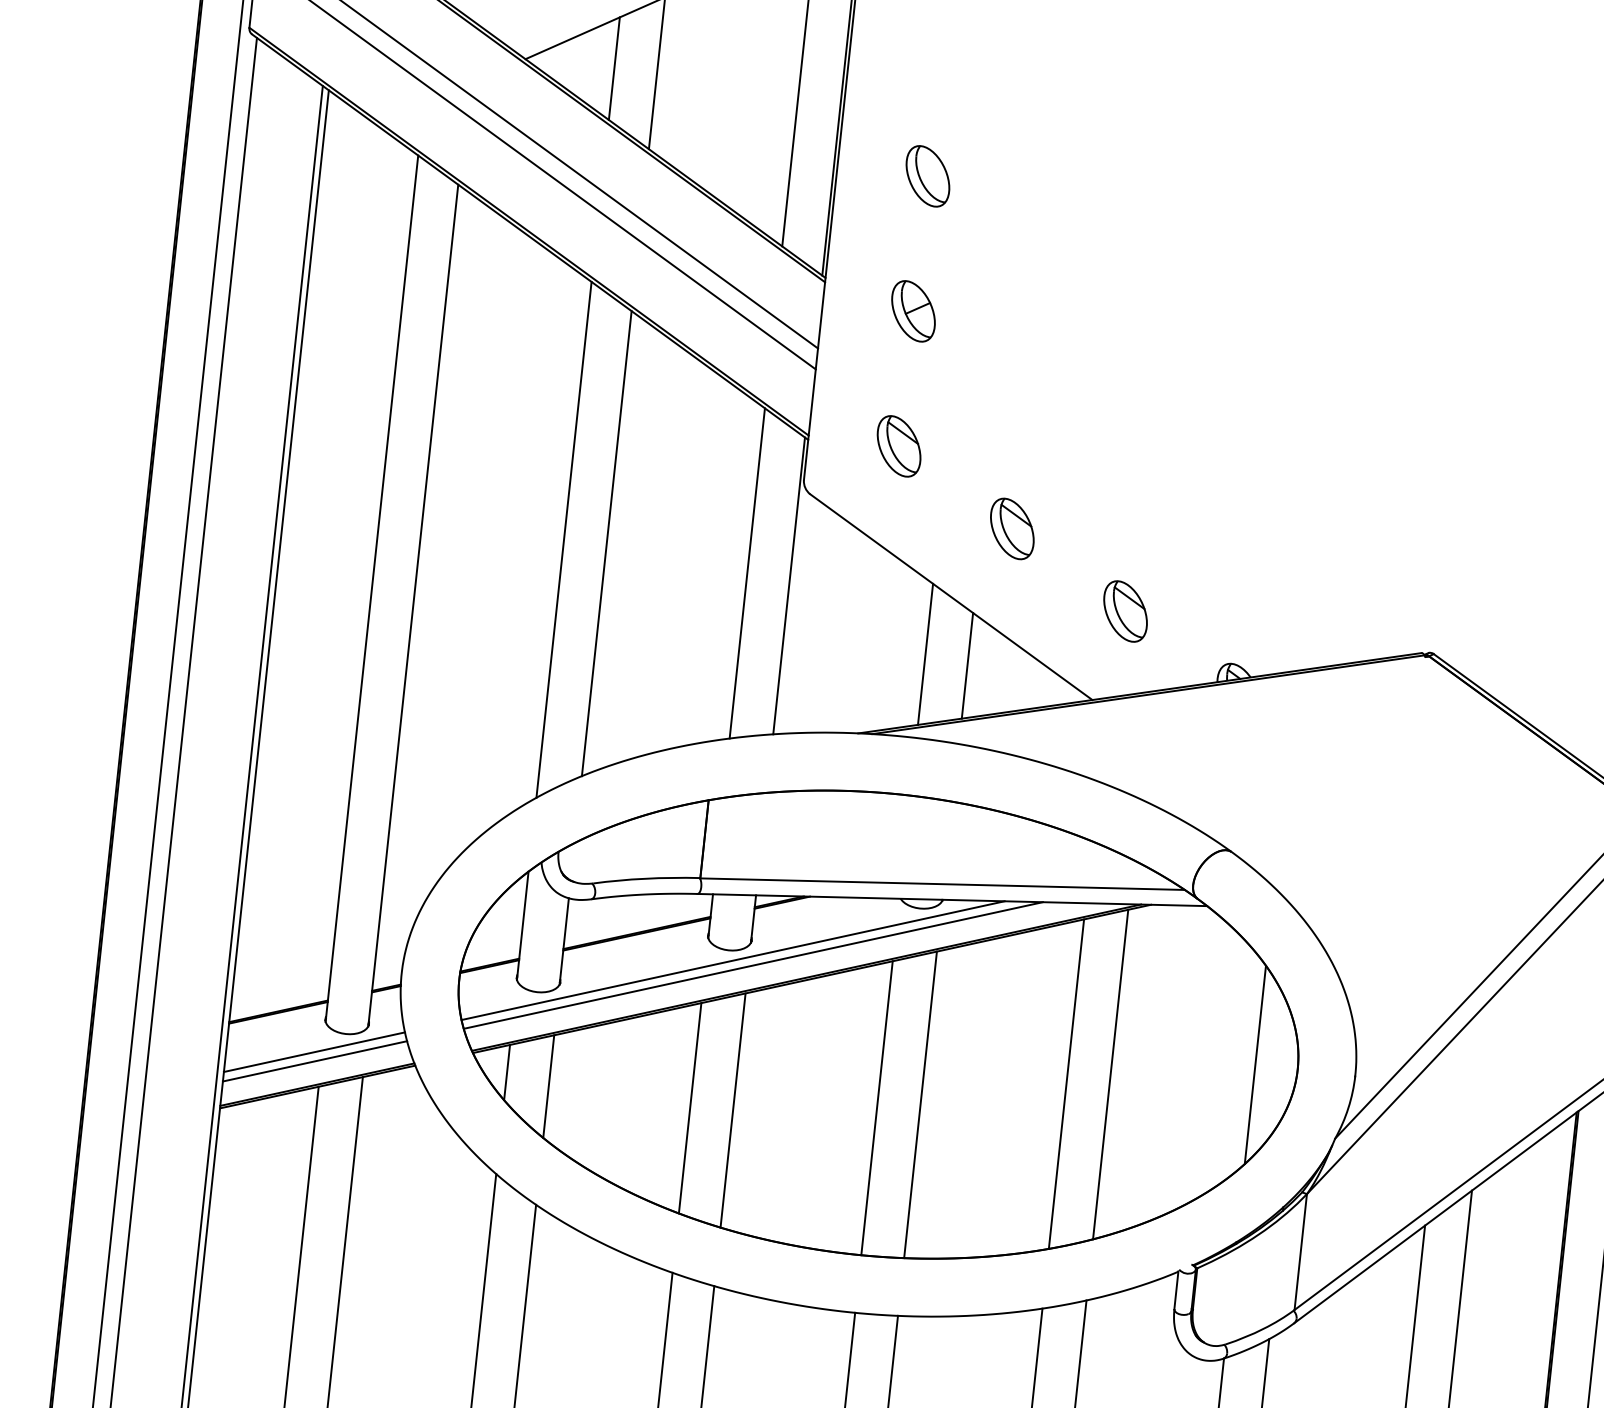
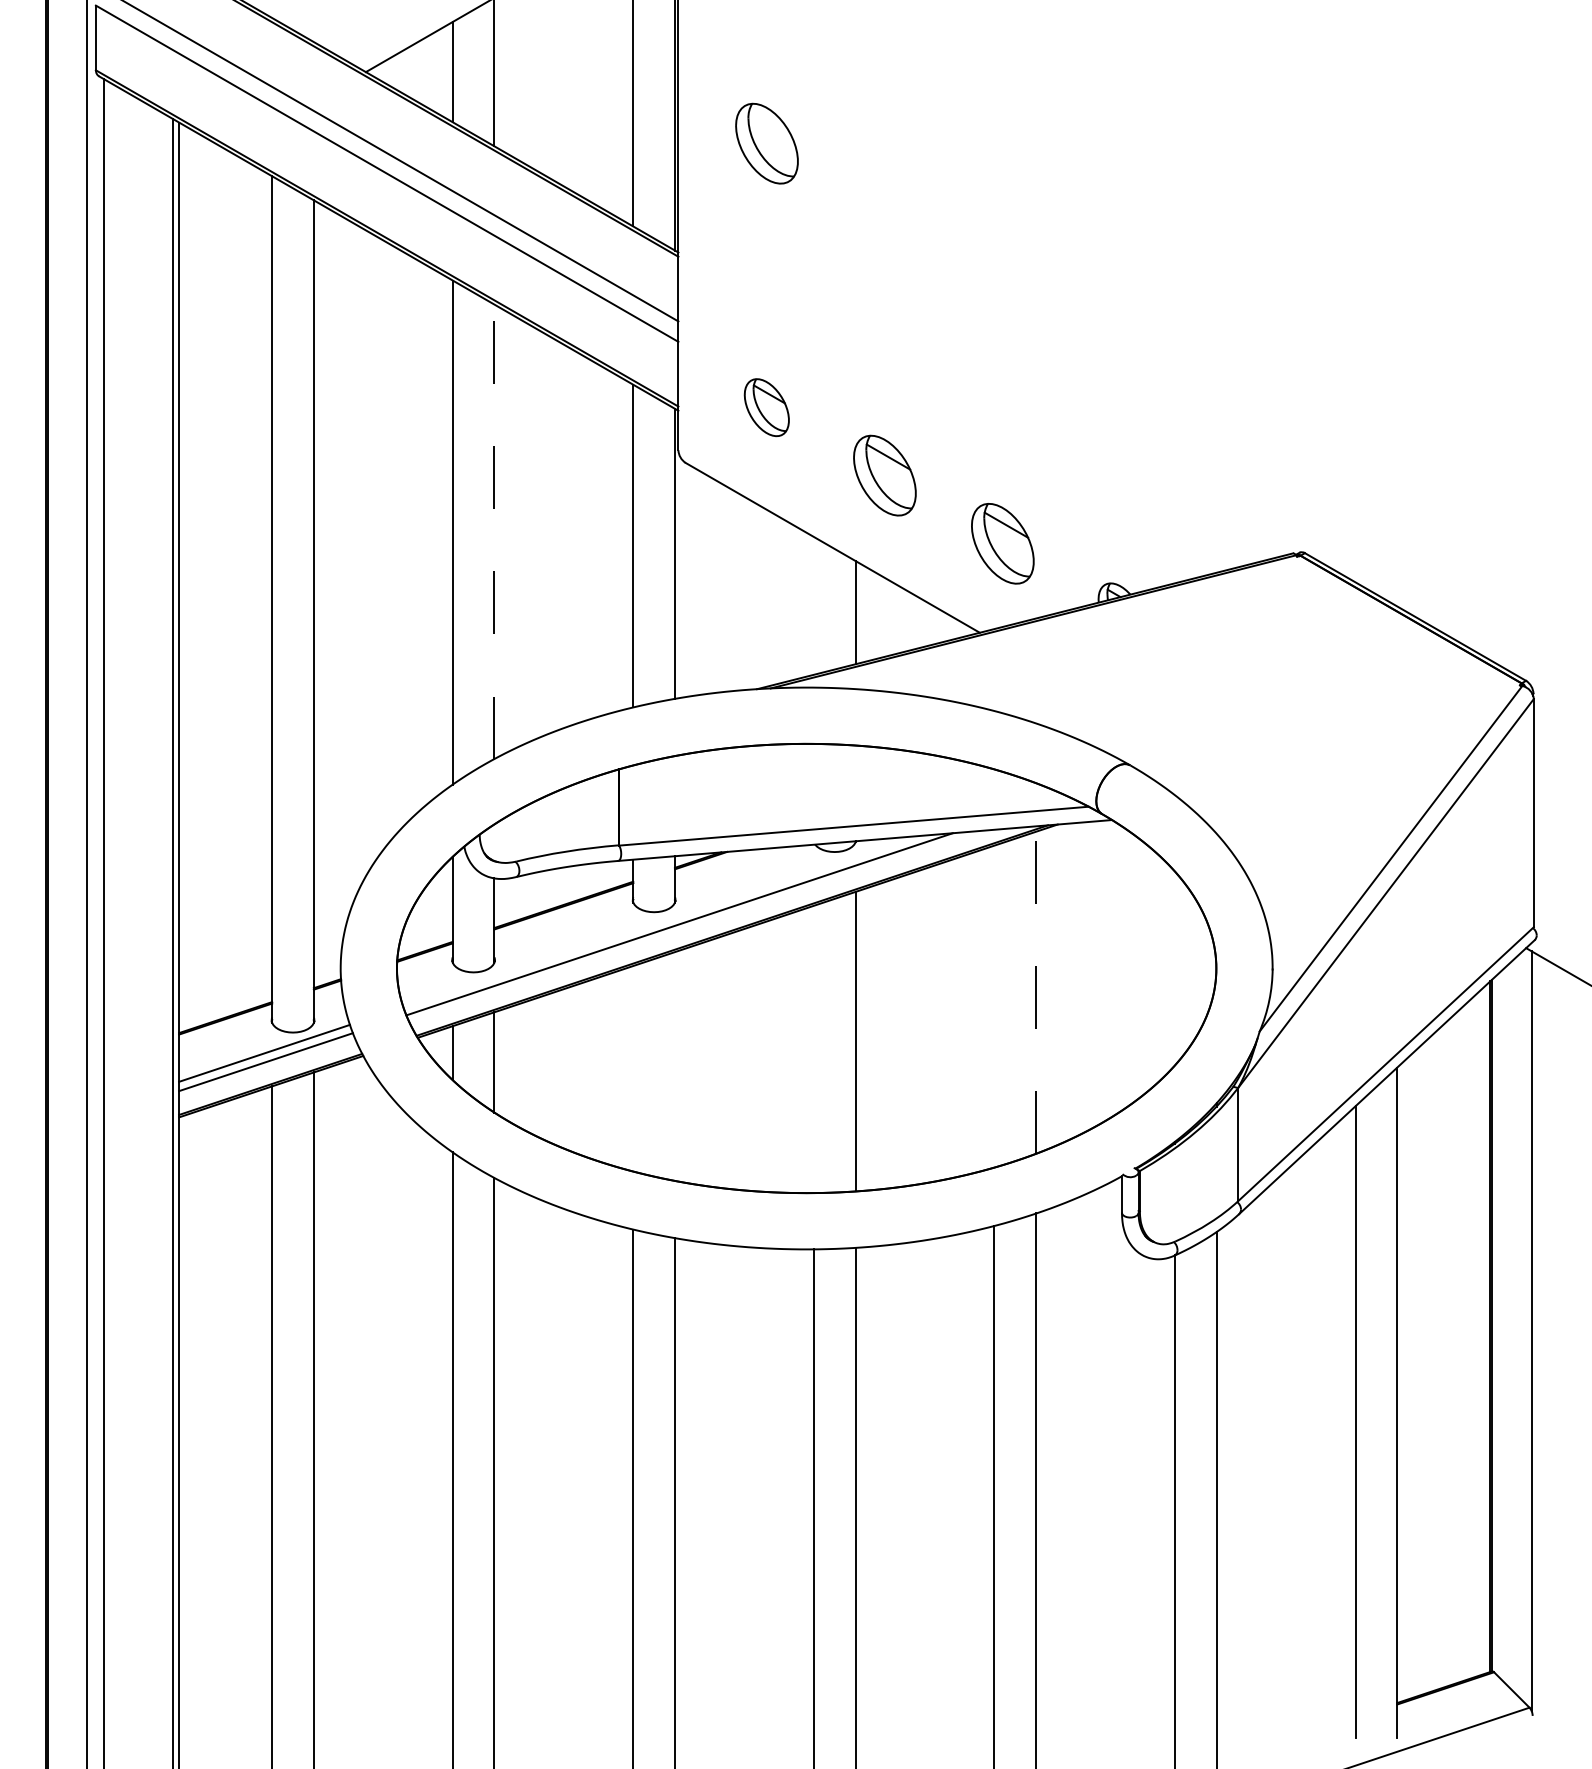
part: (927, 176) -> (766, 143), size x1.4
part: (913, 311) -> (766, 275), removed
part: (1012, 528) -> (884, 475), size x1.4
line: (606, 543) -> (494, 531), solid -> dashed
part: (1125, 611) -> (1002, 543), size x1.4
line: (925, 653) -> (813, 605), removed
line: (733, 960) -> (659, 921), removed
line: (1254, 1064) -> (1174, 968), removed
line: (1111, 1074) -> (1036, 992), solid -> dashed
line: (1066, 1084) -> (994, 1006), removed
line: (690, 1108) -> (633, 1068), removed
line: (876, 1108) -> (813, 1049), removed
line: (733, 1110) -> (675, 1066), removed

